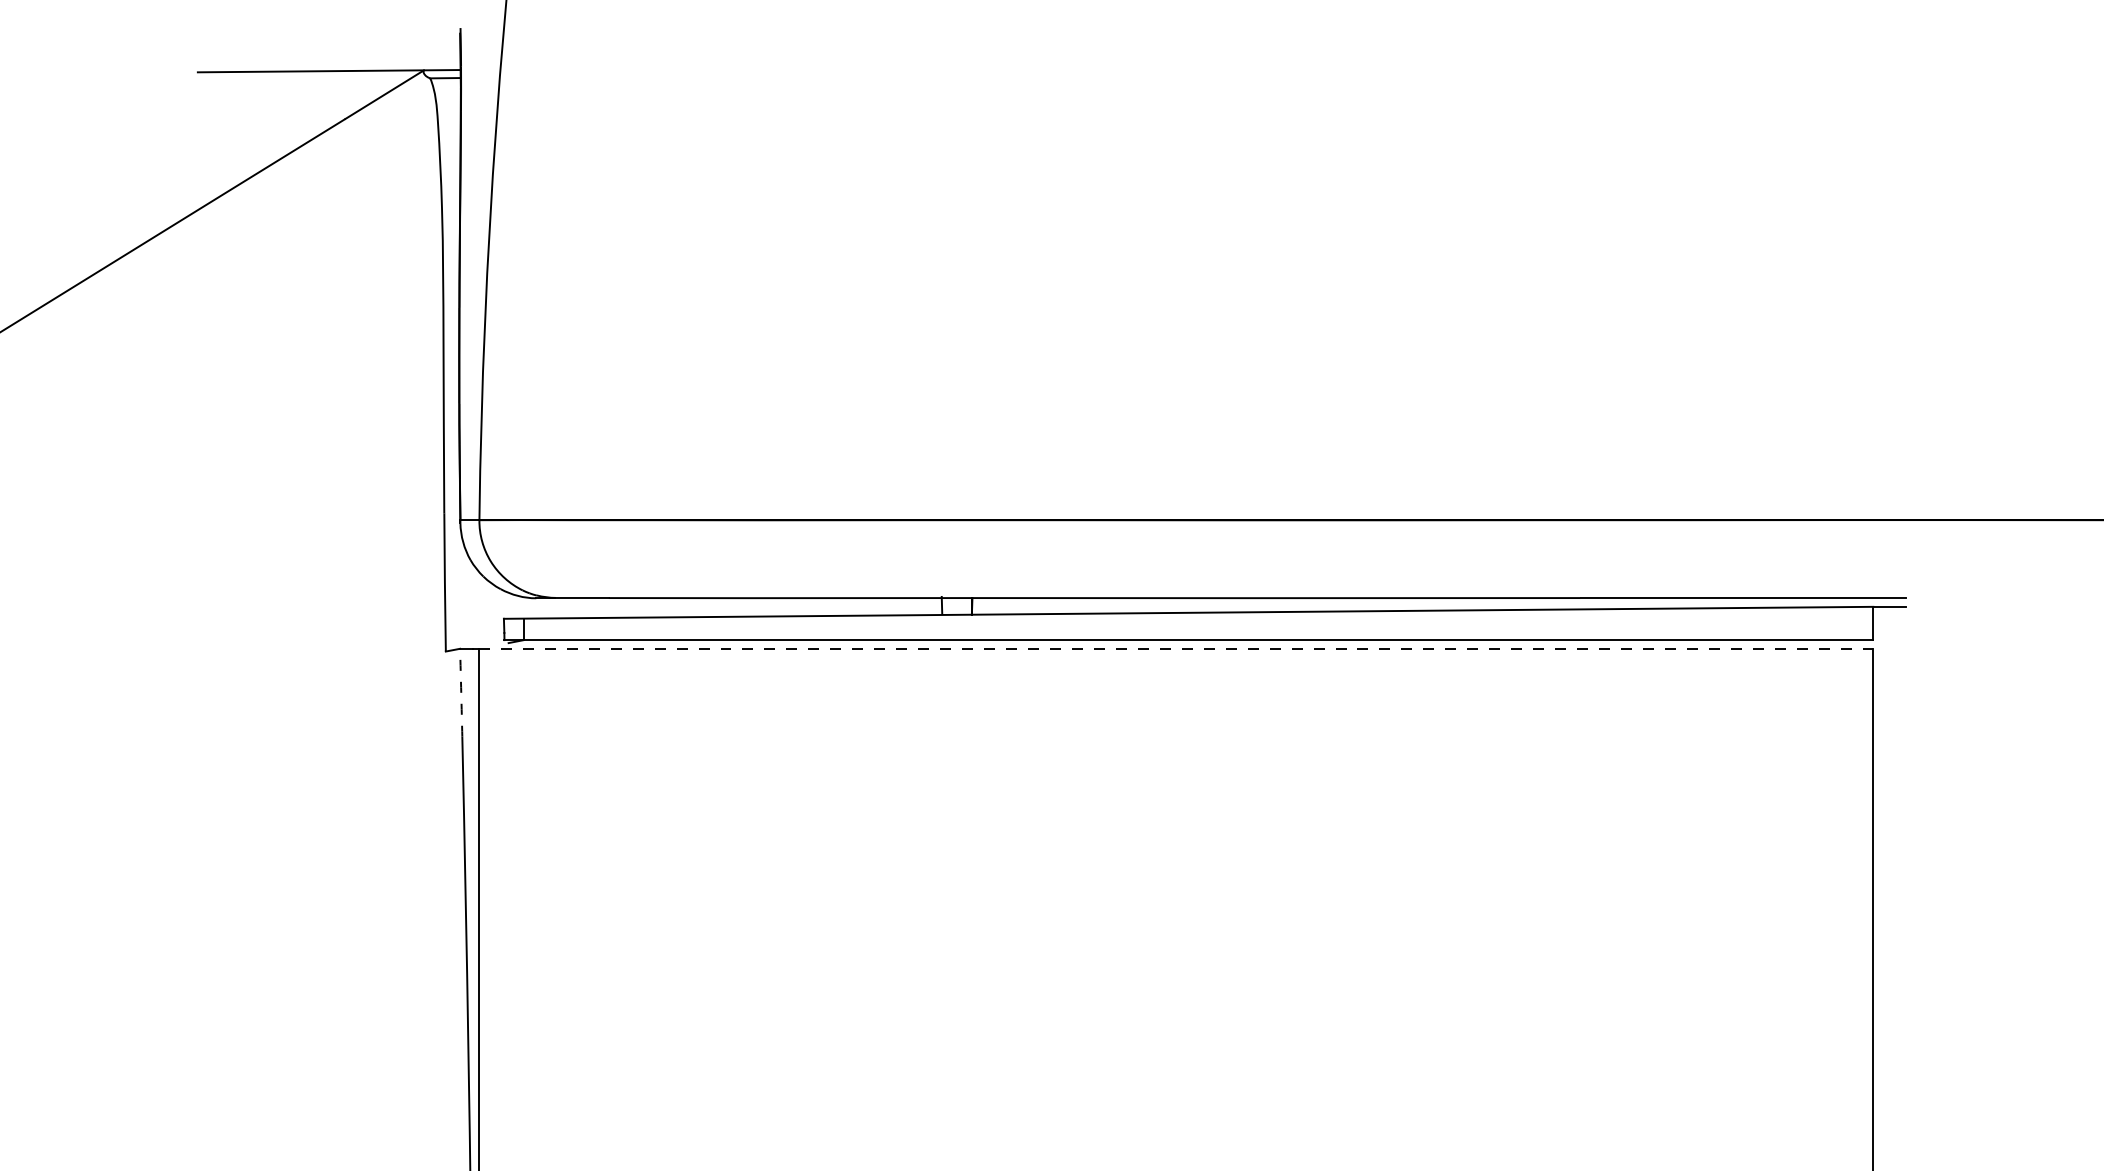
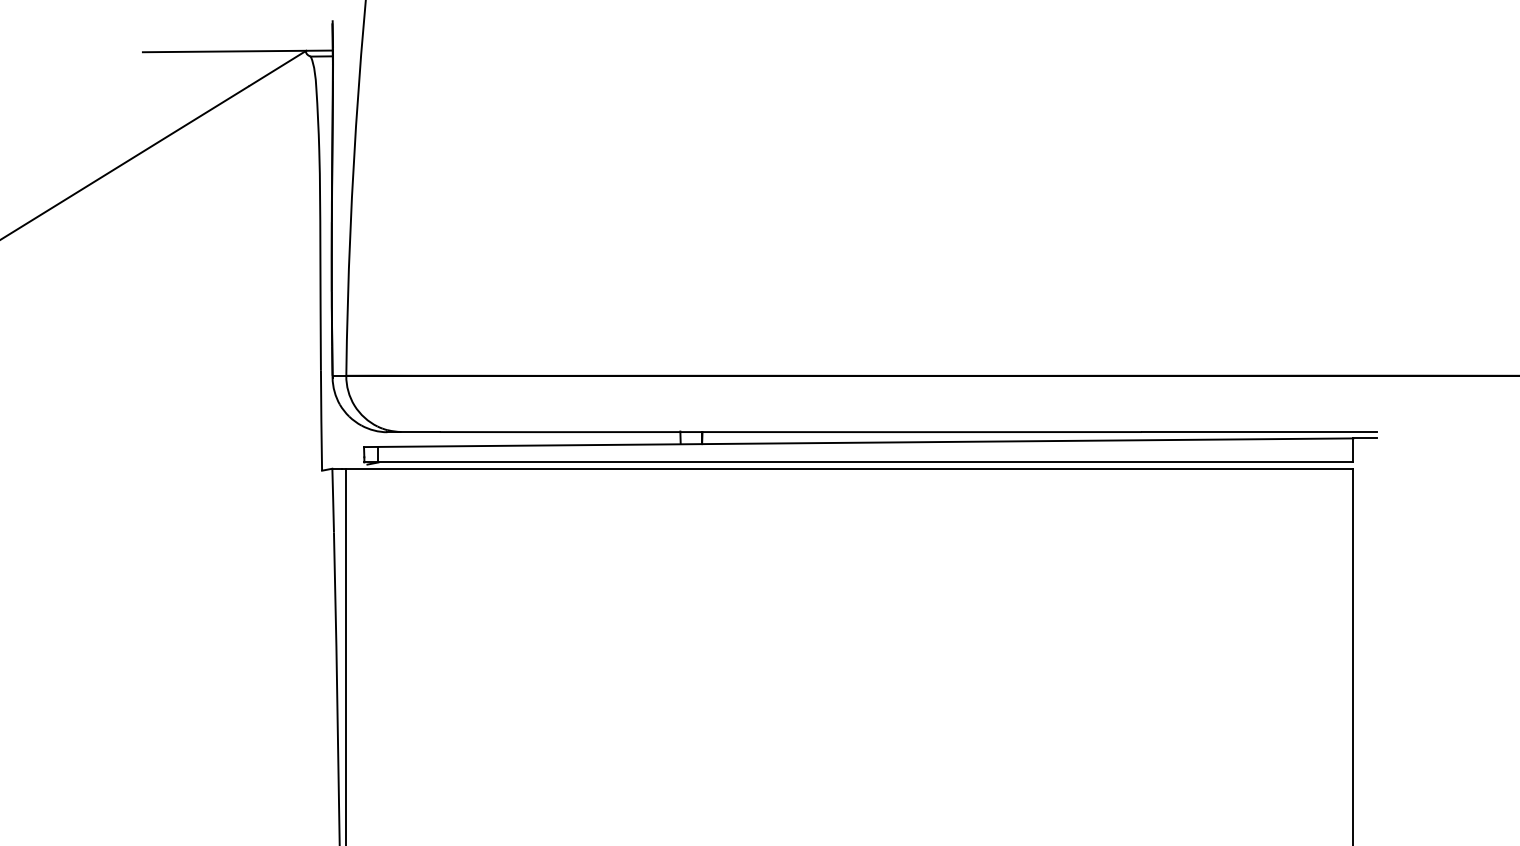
line: (1175, 648) -> (849, 468), dashed -> solid
arc: (461, 692) -> (333, 500), dashed -> solid

